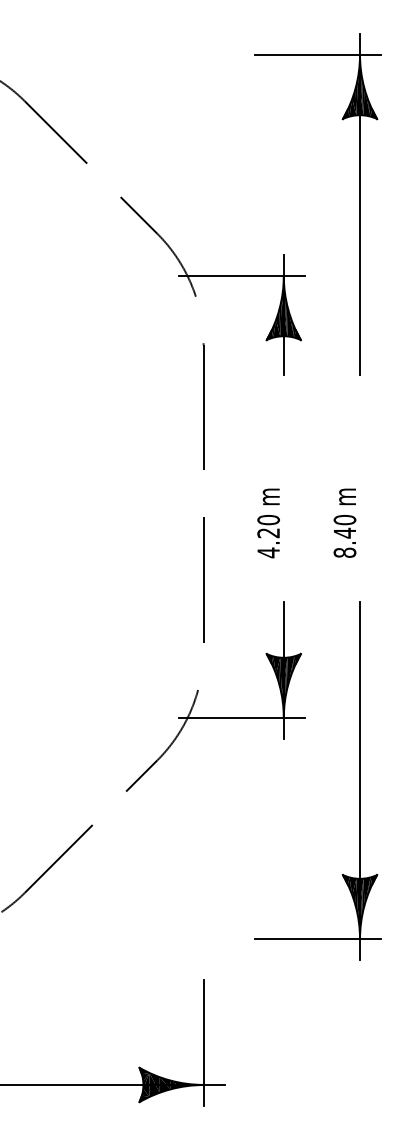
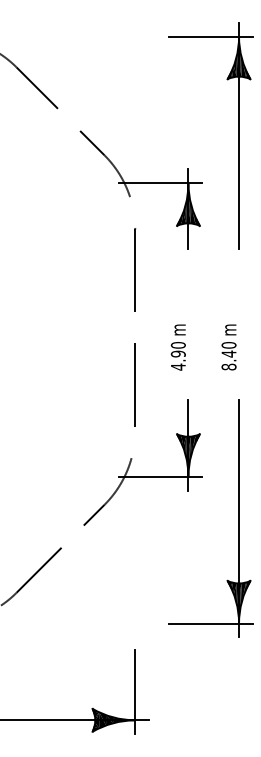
text: (268, 532) -> (178, 353), 4.20 -> 4.90

